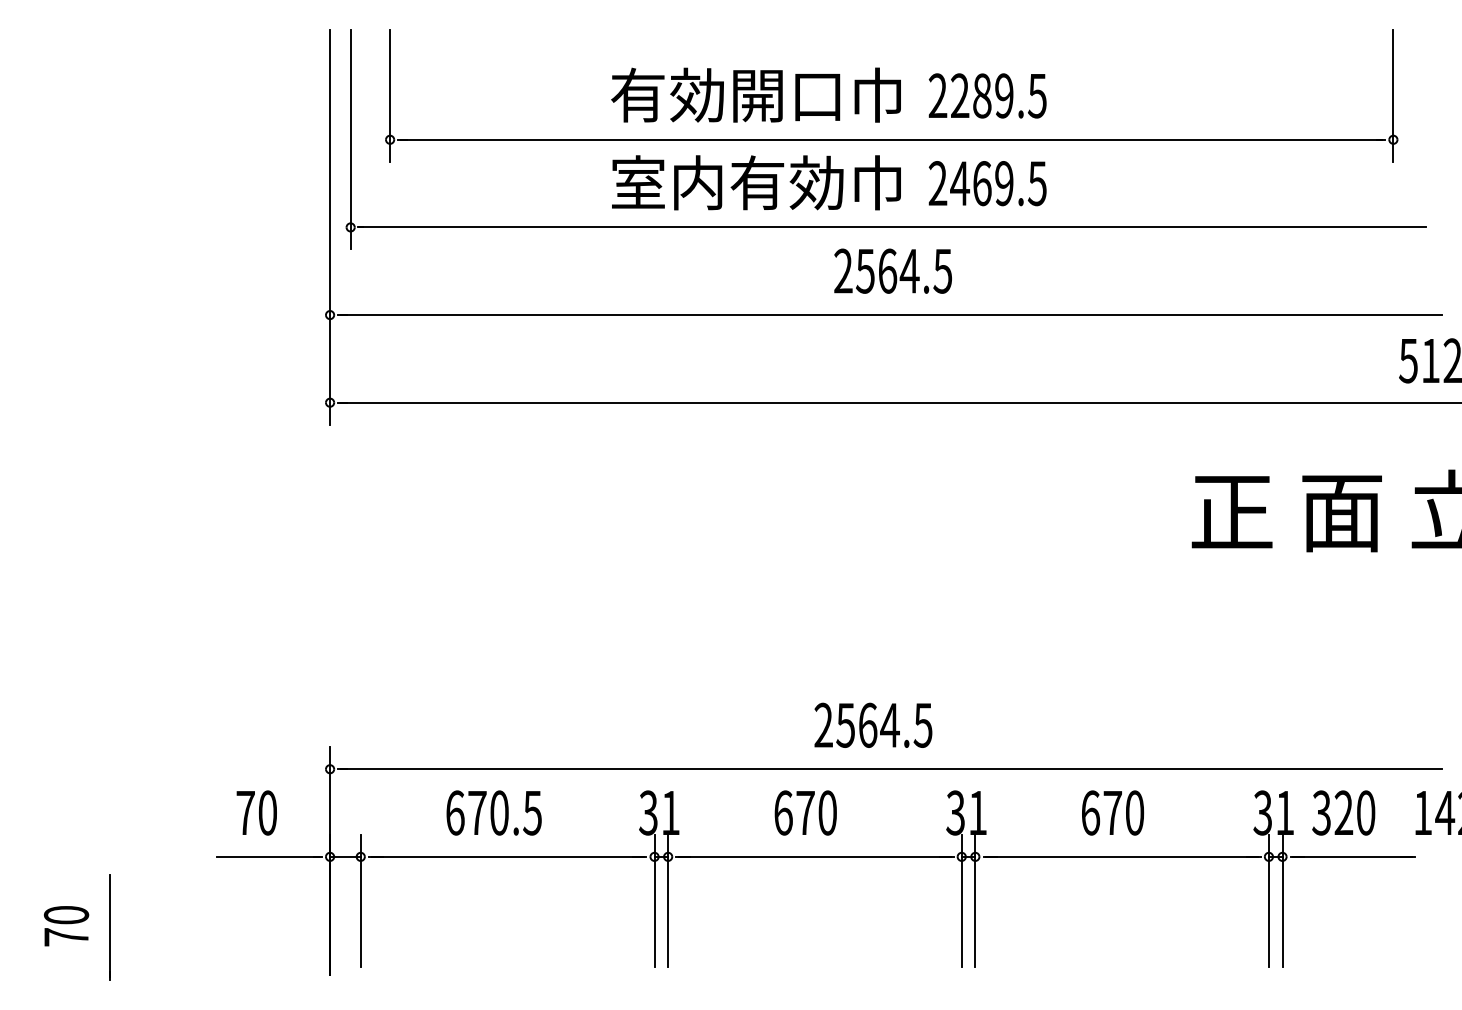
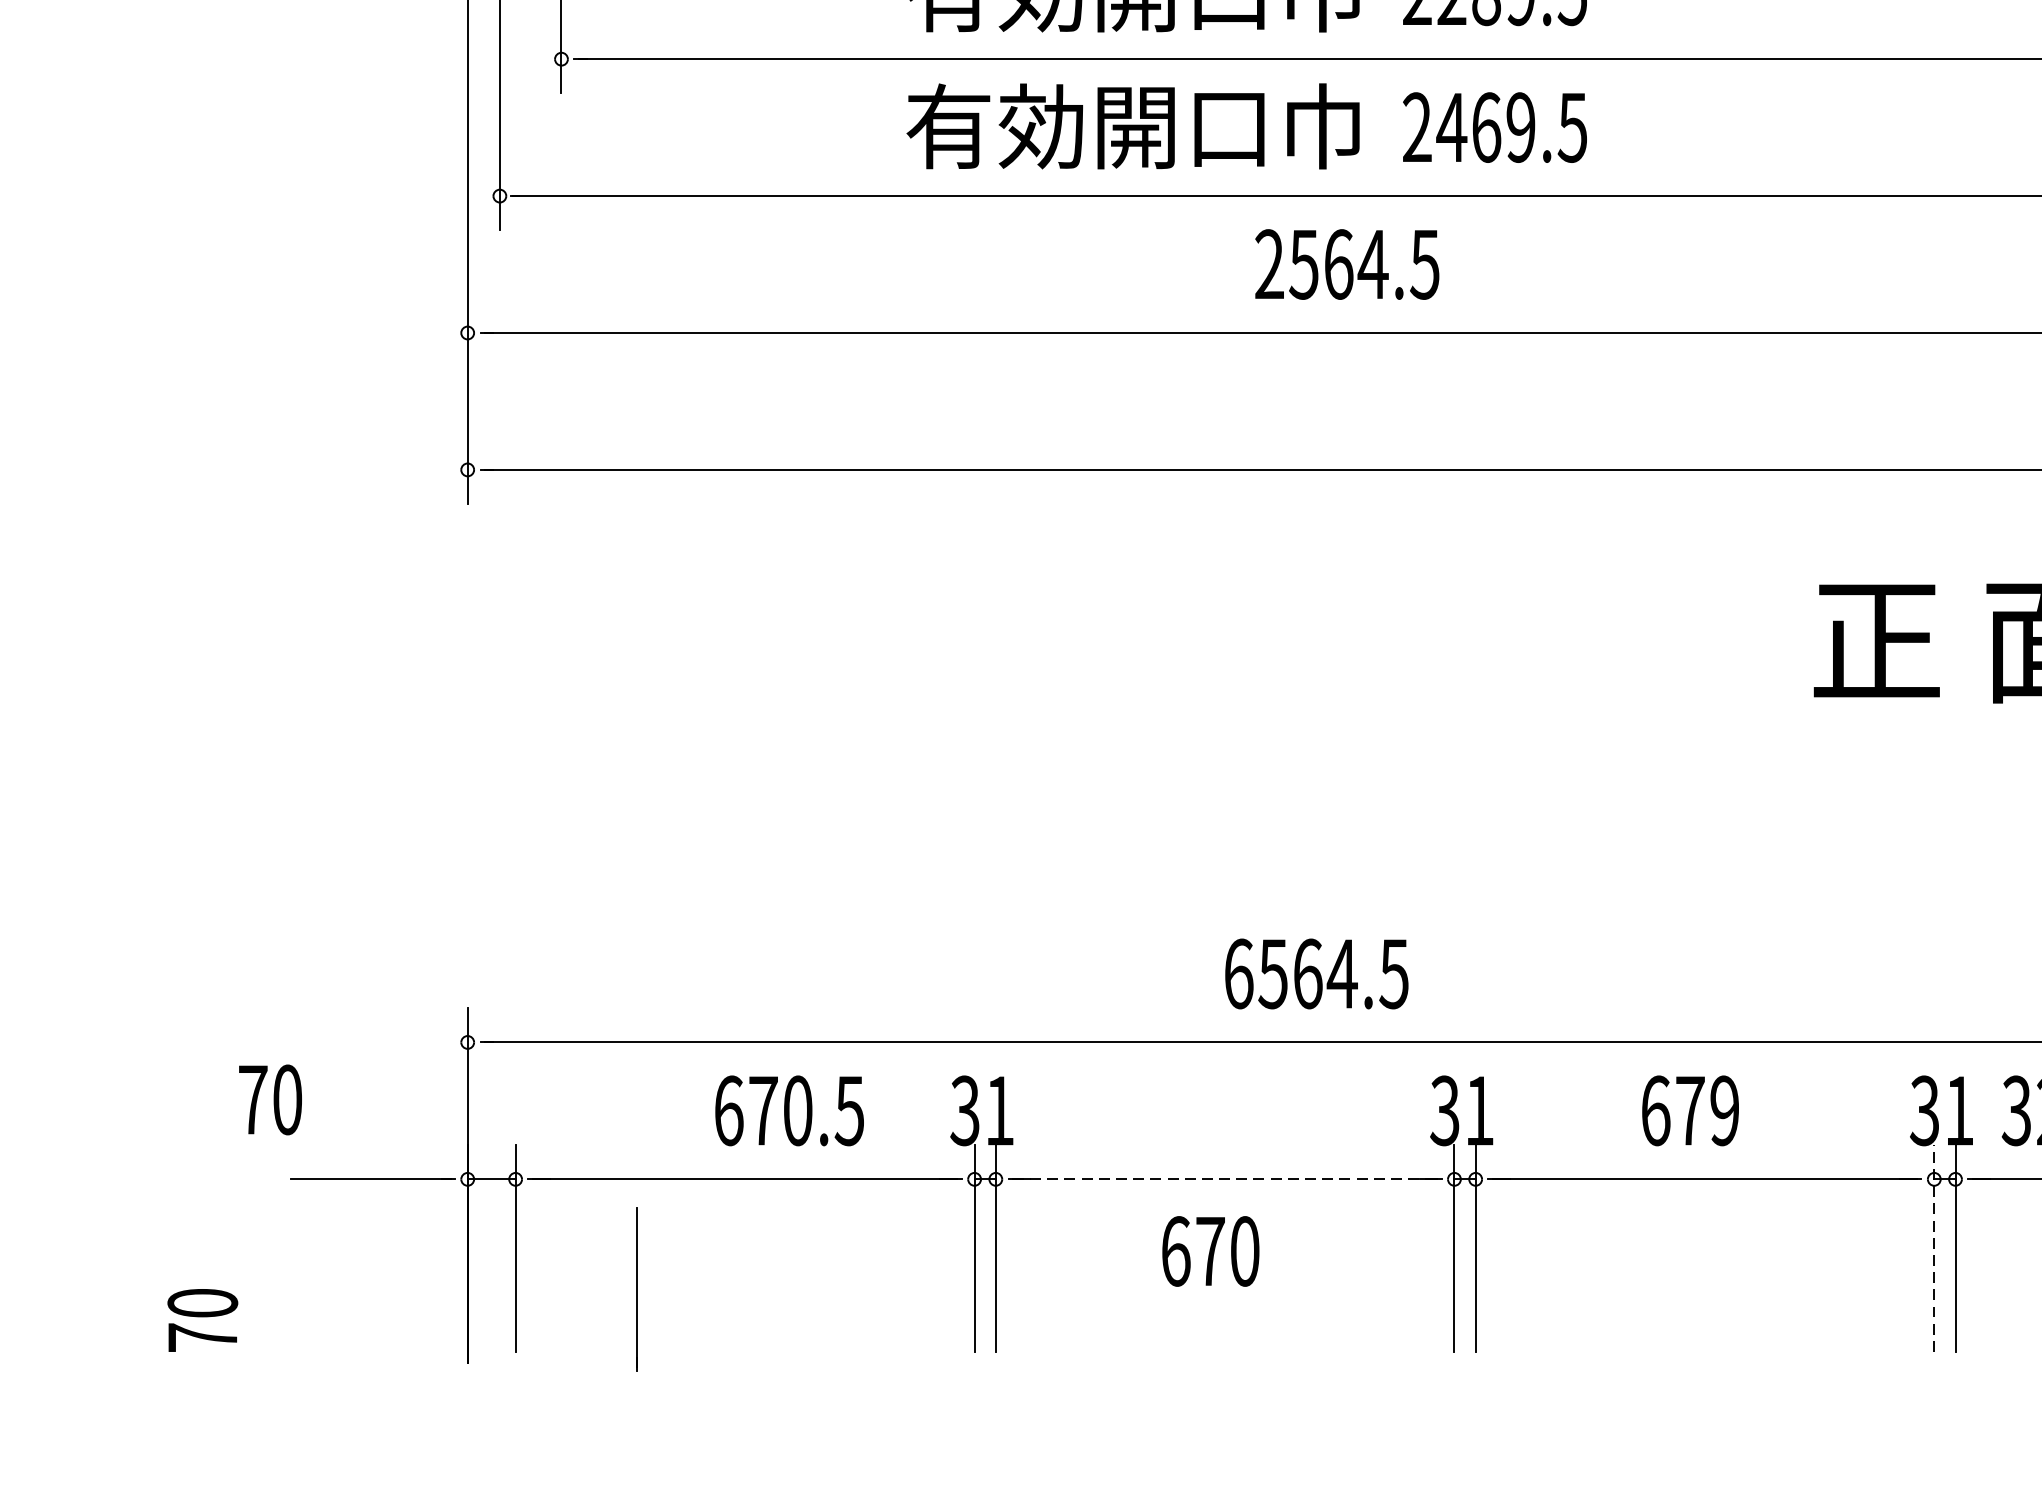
text: (727, 182) -> (1088, 125), 室内有効巾 -> 有効開口巾
text: (823, 724) -> (1238, 972), 2564.5 -> 6564.5
text: (256, 812) -> (269, 1099), moved
text: (493, 812) -> (788, 1110), moved
text: (805, 812) -> (1210, 1250), moved
text: (1134, 812) -> (1724, 1110), 670 -> 679
line: (814, 856) -> (1224, 1178), solid -> dashed
line: (1268, 900) -> (1933, 1247), solid -> dashed
text: (66, 926) -> (202, 1320), moved
line: (109, 927) -> (635, 1289), moved

